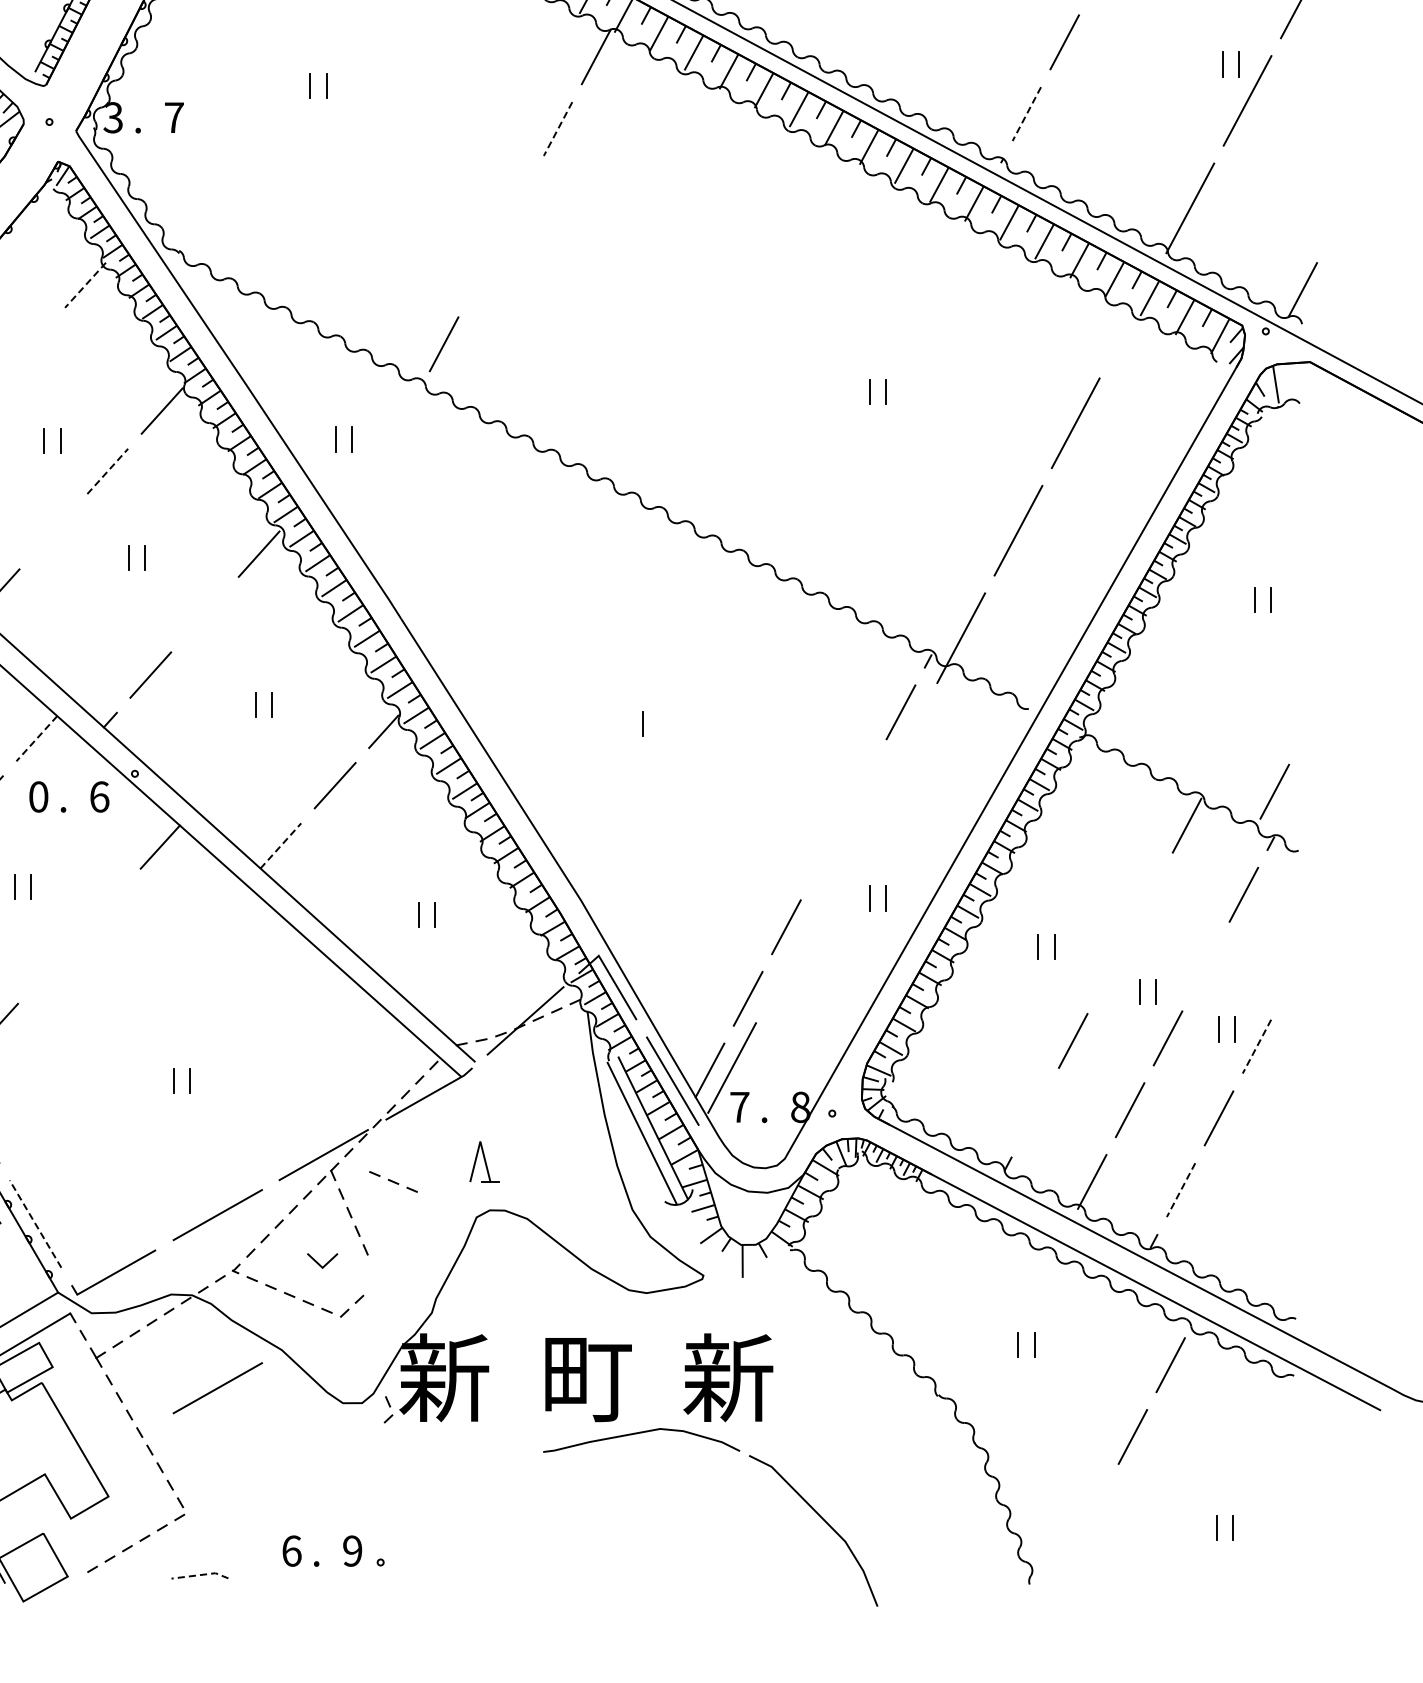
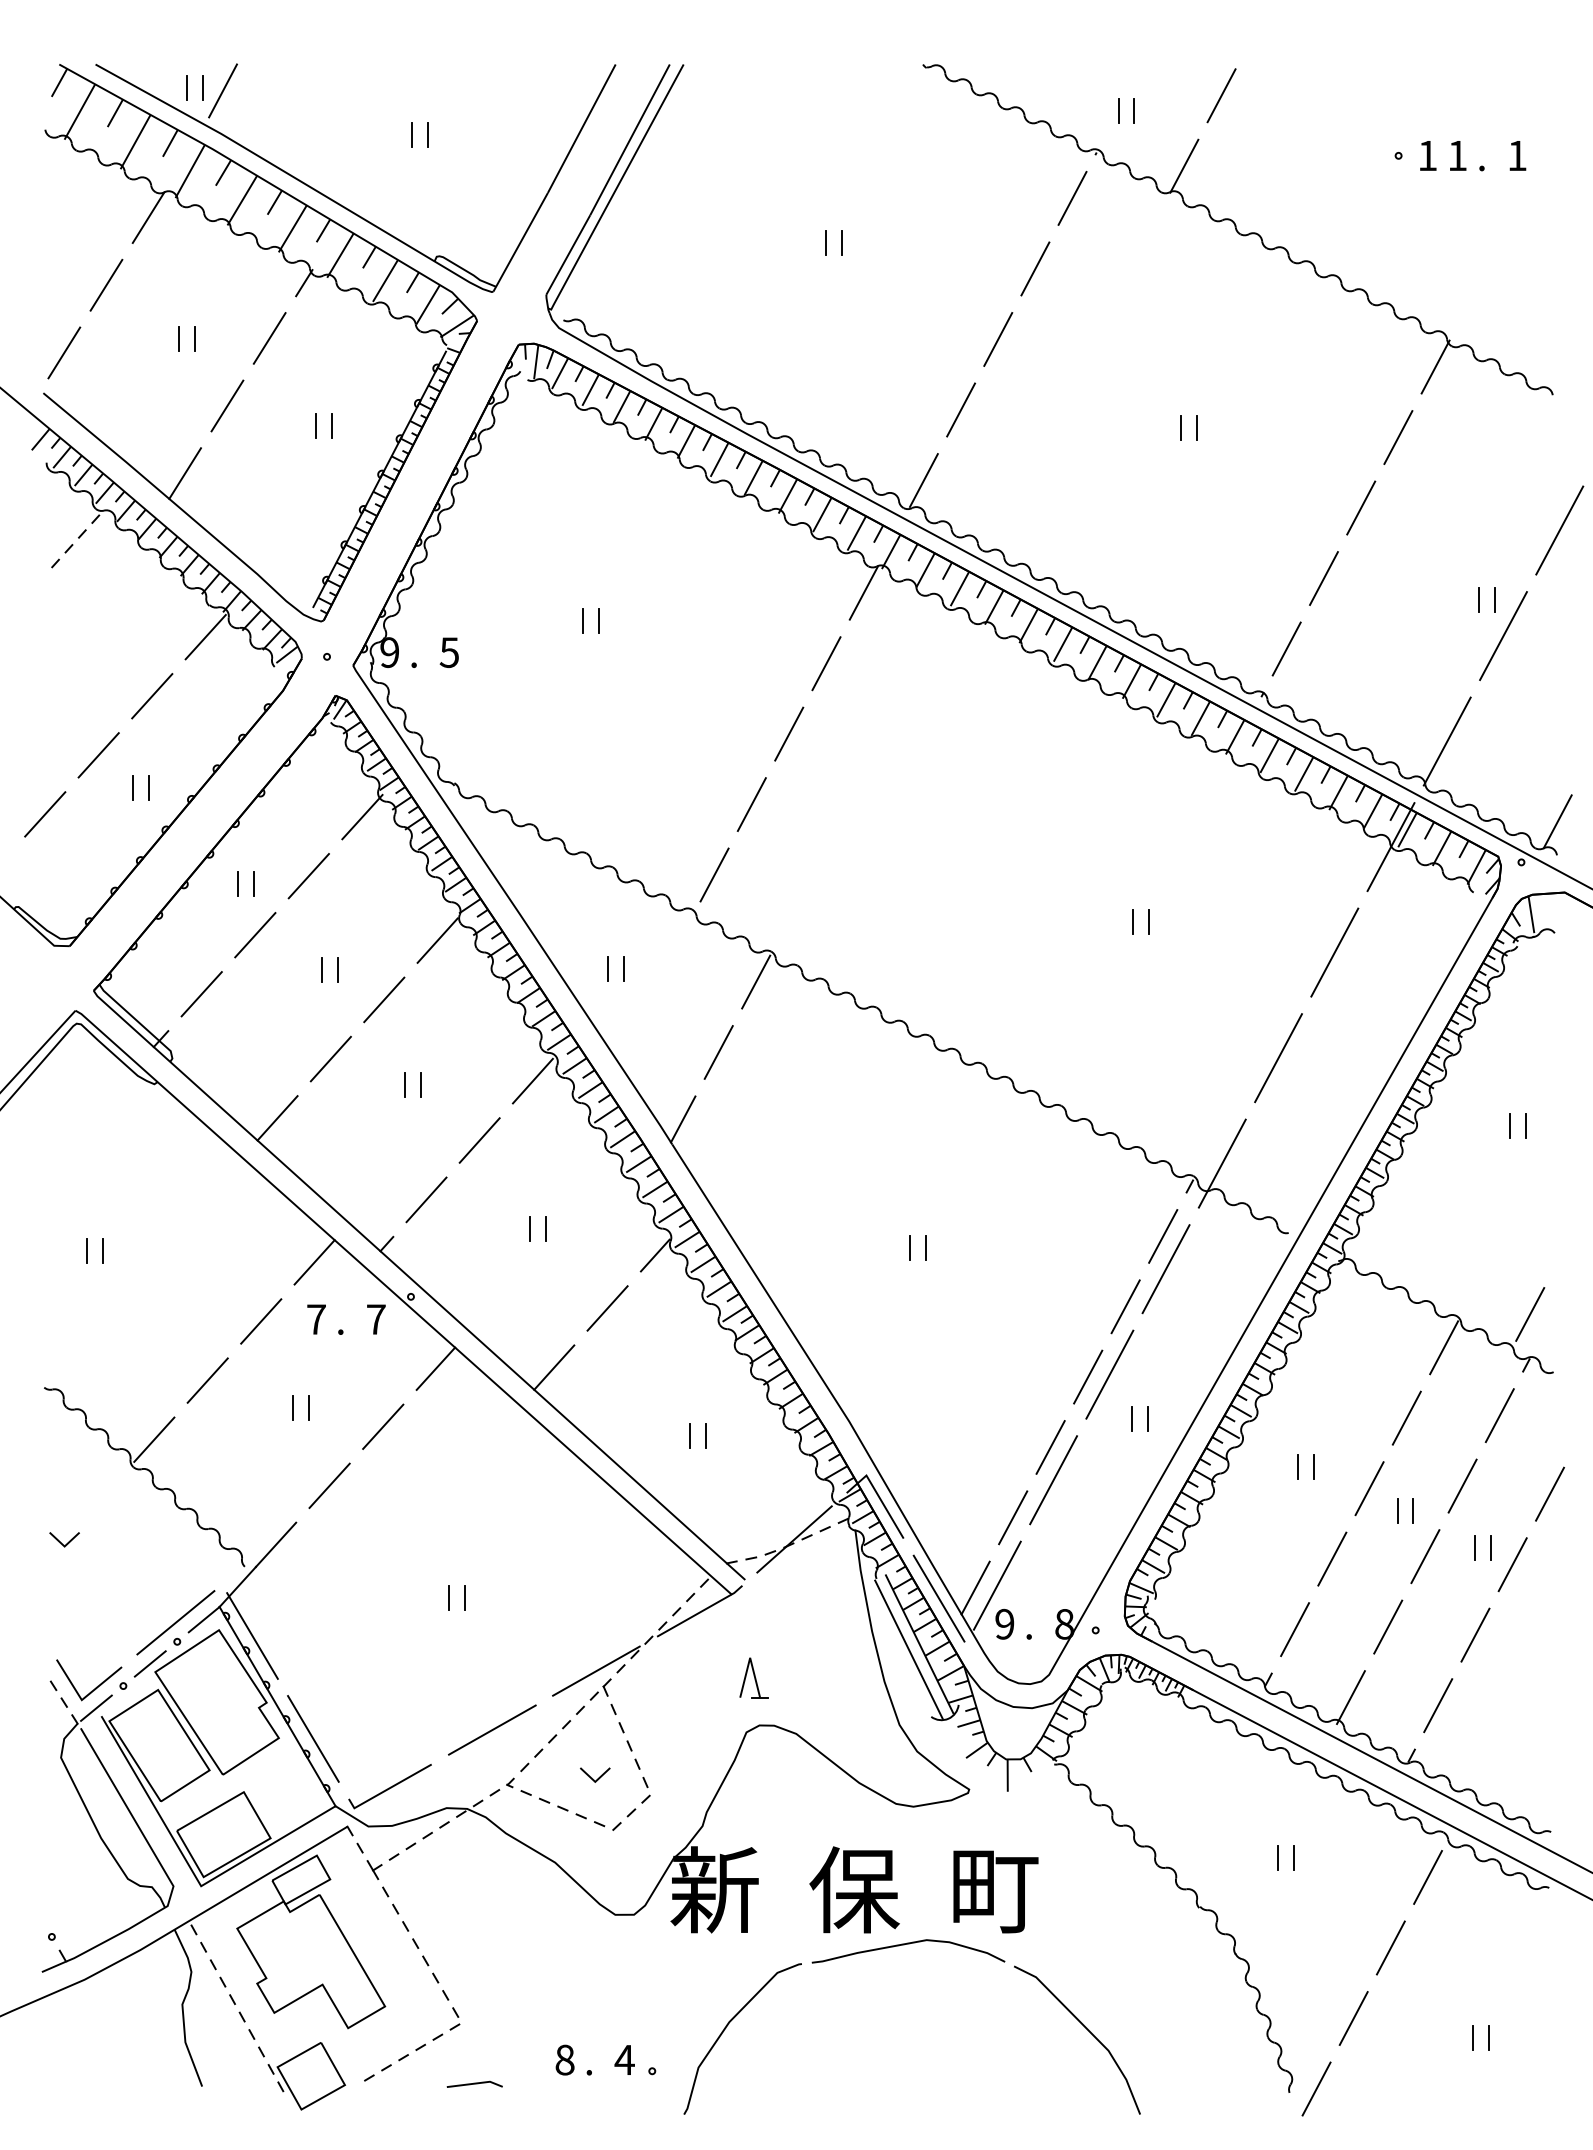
line: (1026, 114) -> (1286, 649), dashed -> solid
text: (113, 117) -> (389, 652), 3 -> 9
text: (174, 117) -> (449, 652), 7 -> 5
line: (558, 128) -> (826, 663), dashed -> solid
line: (520, 200) -> (789, 733), added
line: (481, 272) -> (751, 804), added
line: (85, 285) -> (362, 817), dashed -> solid
line: (1132, 316) -> (1390, 847), added
line: (30, 345) -> (308, 876), added
line: (486, 452) -> (756, 981), added
line: (107, 471) -> (384, 999), dashed -> solid
line: (448, 525) -> (718, 1052), added
line: (52, 531) -> (330, 1058), added
line: (412, 593) -> (683, 1119), added
line: (204, 614) -> (479, 1140), added
line: (658, 723) -> (925, 1247), added
line: (36, 738) -> (314, 1262), dashed -> solid
line: (903, 746) -> (1165, 1269), added
line: (862, 783) -> (1125, 1306), added
text: (38, 796) -> (316, 1319), 0 -> 7
text: (99, 796) -> (376, 1319), 6 -> 7
line: (281, 845) -> (554, 1367), dashed -> solid
line: (846, 852) -> (1109, 1374), added
line: (824, 854) -> (1088, 1376), added
line: (1148, 896) -> (1406, 1417), added
line: (106, 905) -> (383, 1426), added
line: (789, 960) -> (1053, 1480), added
line: (51, 965) -> (329, 1485), added
line: (1205, 965) -> (1462, 1485), added
line: (1111, 969) -> (1369, 1488), added
line: (1294, 974) -> (1549, 1493), added
line: (1256, 1046) -> (1512, 1564), dashed -> solid
text: (739, 1106) -> (1004, 1623), 7 -> 9
line: (1035, 1112) -> (1295, 1629), added
part: (393, 1181) -> (664, 1697), removed
line: (1181, 1190) -> (1438, 1705), dashed -> solid
line: (35, 1223) -> (313, 1738), dashed -> solid
text: (586, 1377) -> (854, 1889), 町 -> 保
text: (728, 1377) -> (993, 1889), 新 -> 町
line: (217, 1387) -> (492, 1899), removed
part: (388, 1410) -> (645, 1790), moved
line: (1094, 1508) -> (1353, 2018), added
curve: (456, 1518) -> (726, 2028), added
text: (291, 1550) -> (564, 2059), 6 -> 8
text: (352, 1550) -> (624, 2059), 9 -> 4
line: (200, 1574) -> (475, 2083), dashed -> solid
line: (1057, 1580) -> (1316, 2088), added

